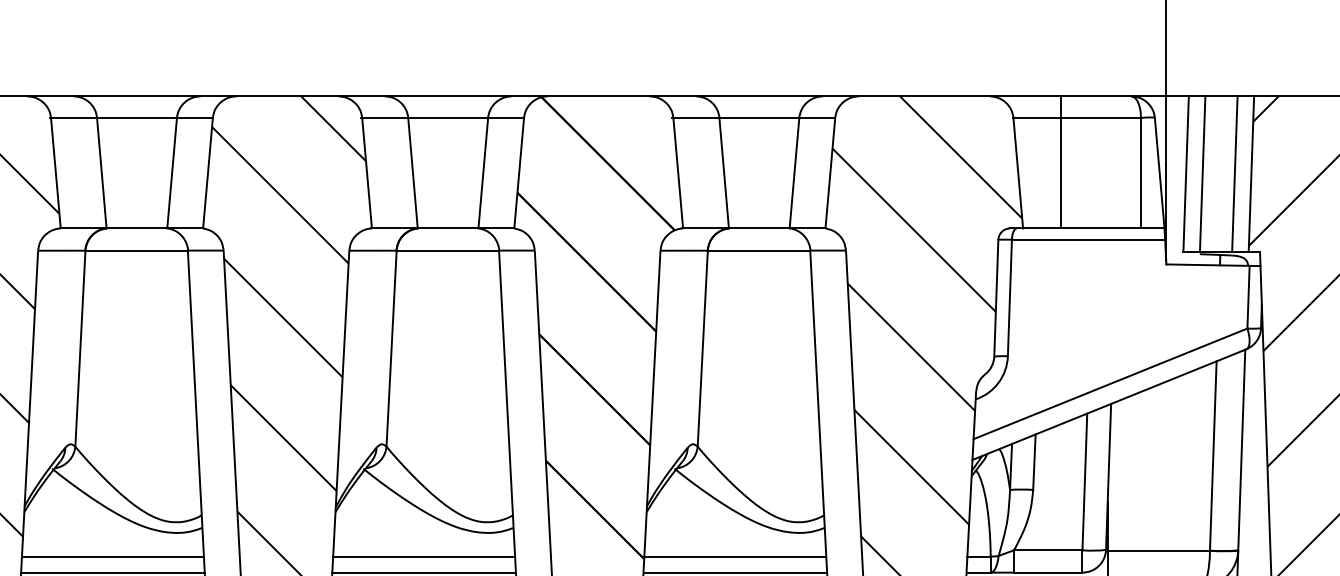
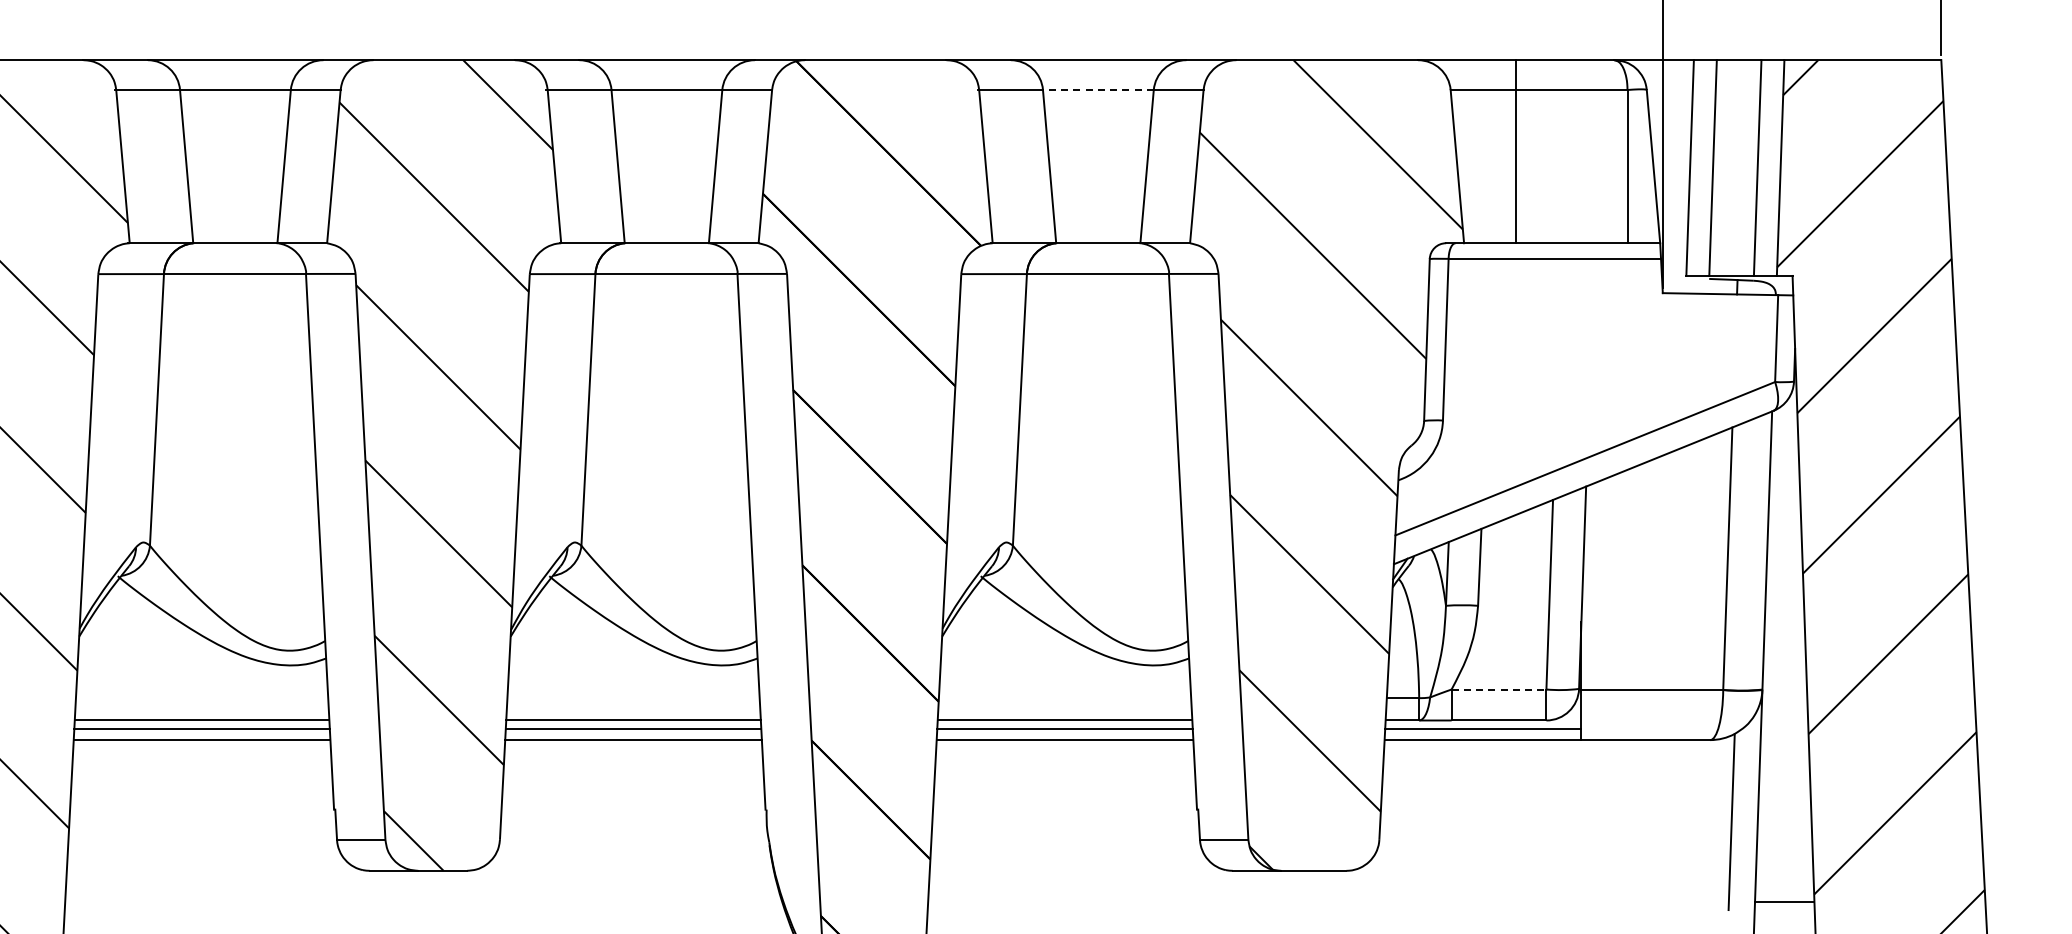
line: (758, 118) -> (1097, 90), solid -> dashed
line: (1048, 550) -> (1499, 689), solid -> dashed
line: (112, 556) -> (201, 698), removed
line: (424, 556) -> (633, 698), removed
line: (734, 556) -> (1064, 698), removed

